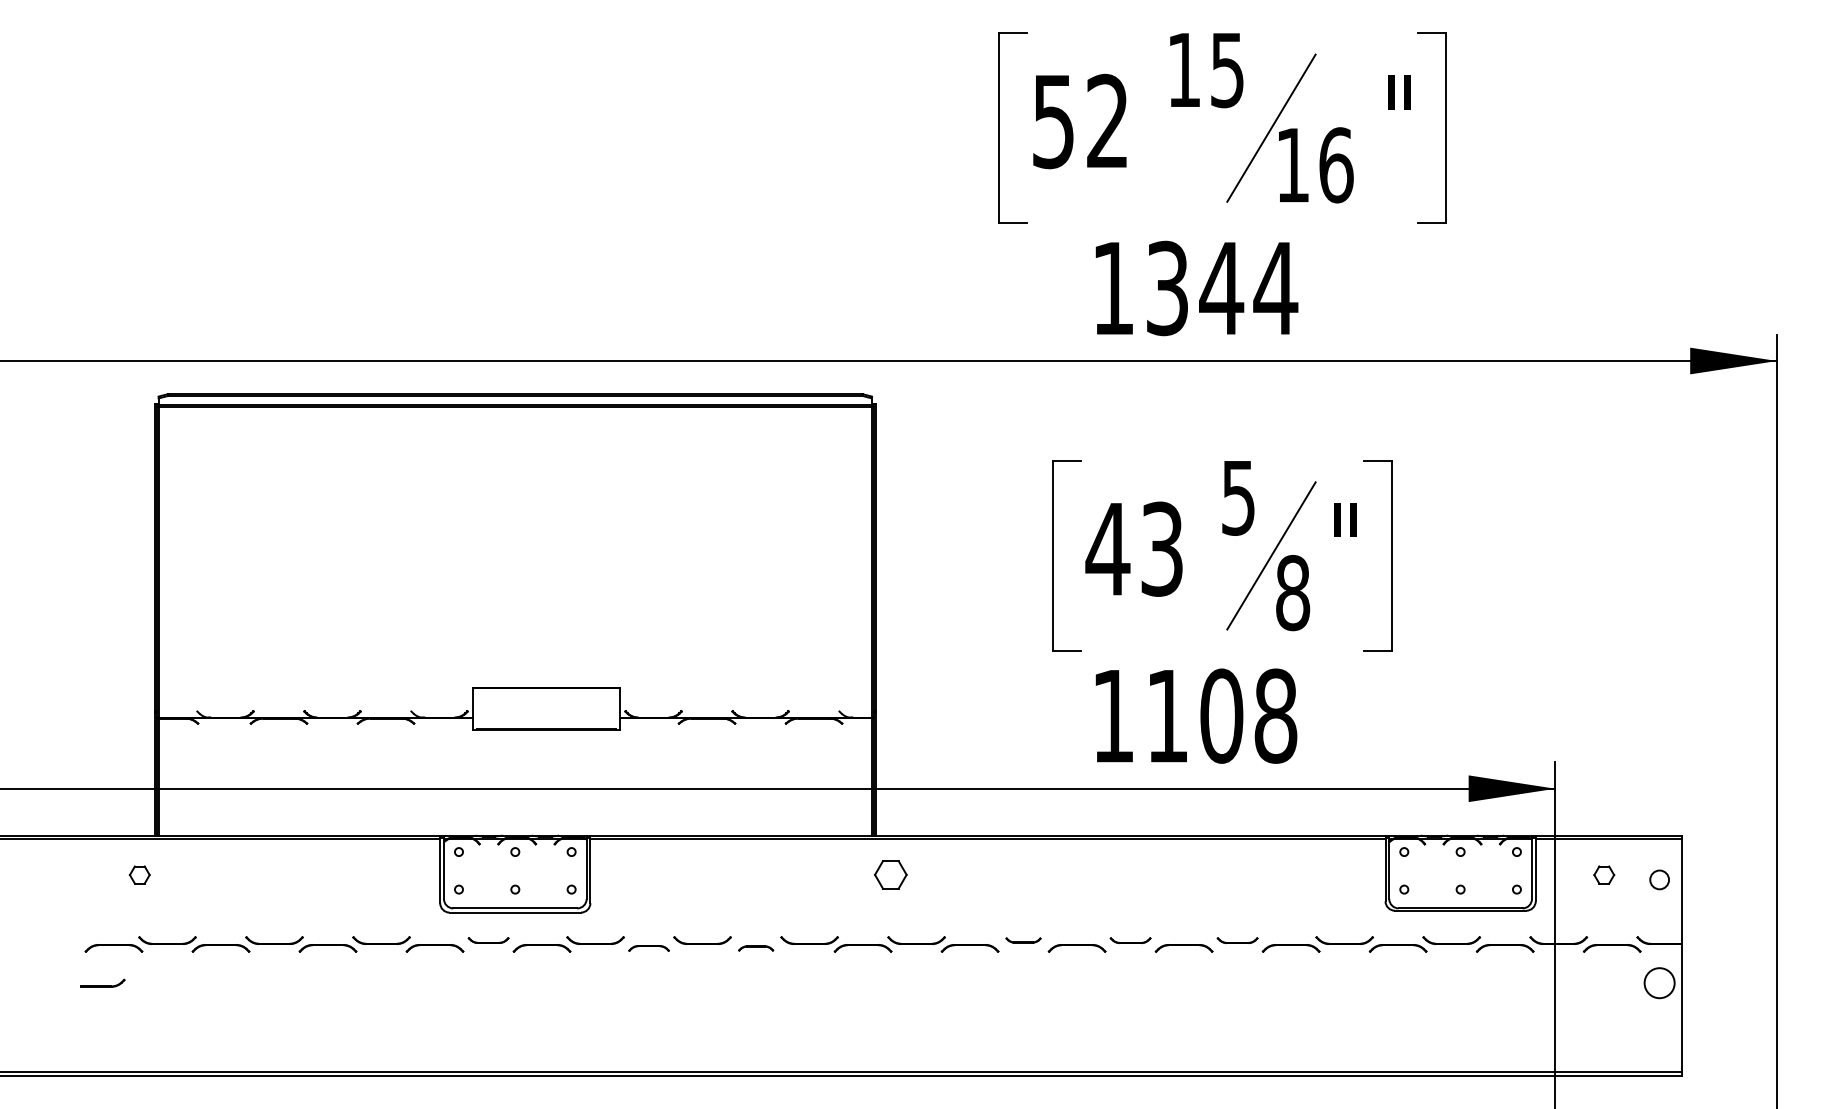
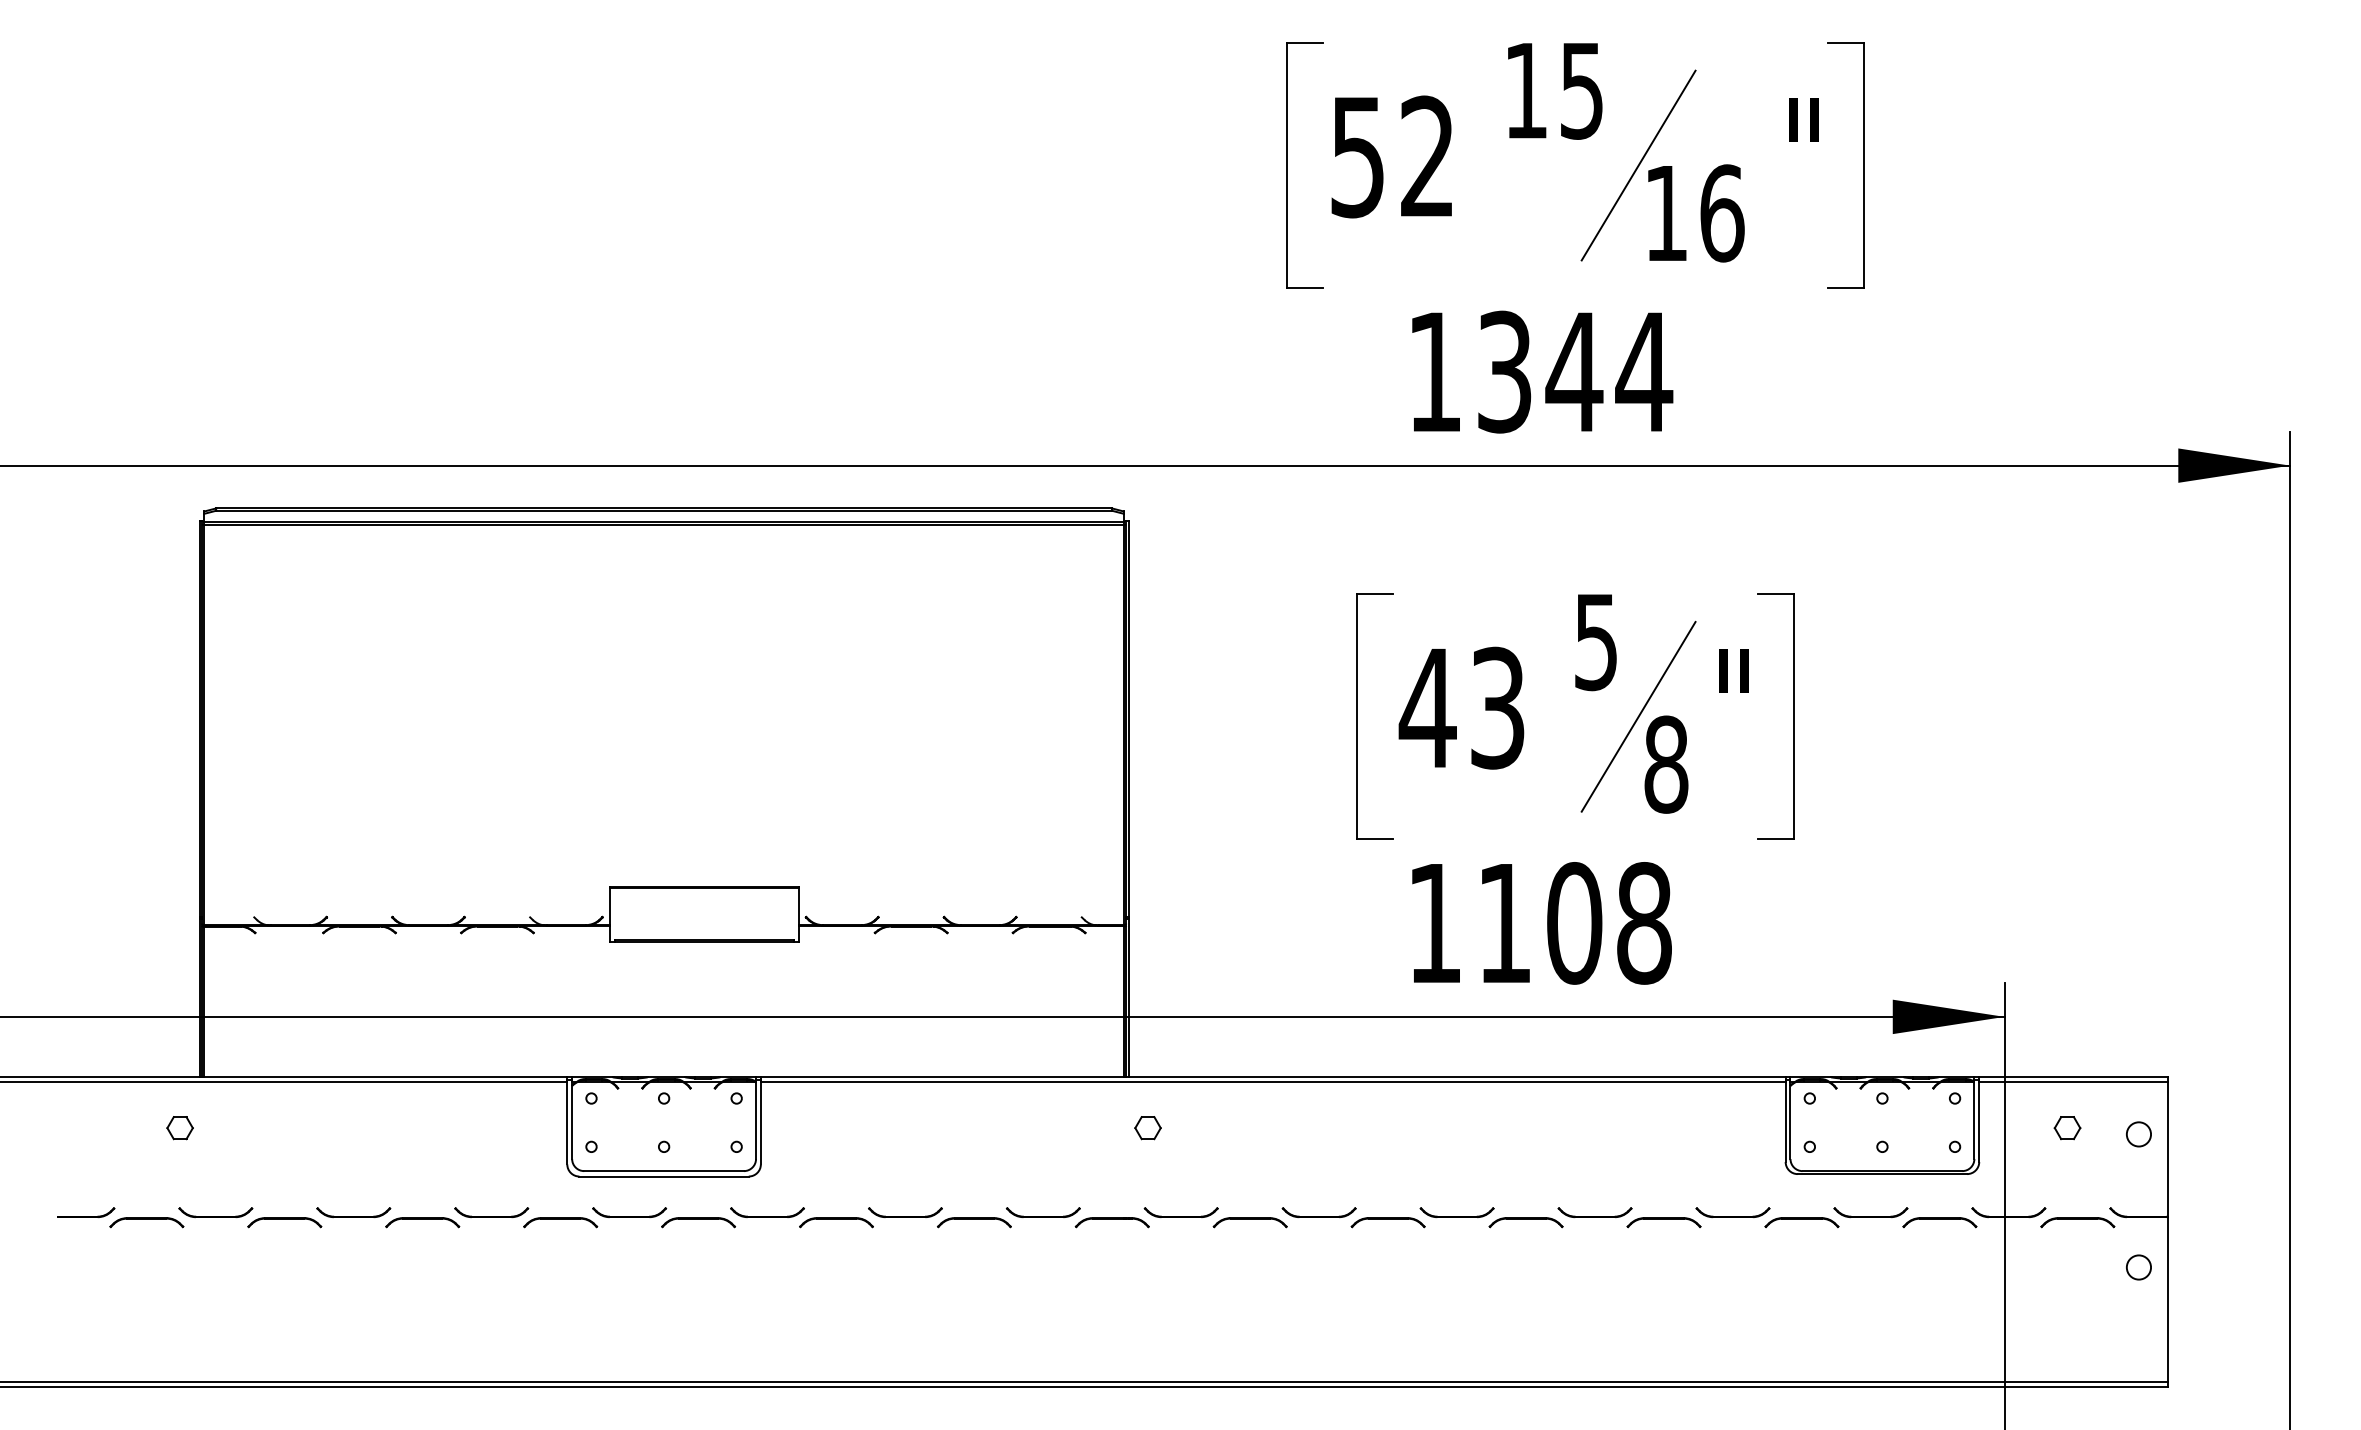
part: (890, 875) -> (1147, 1128), size x0.62
part: (488, 940) -> (629, 1212), size x1.43
part: (1023, 940) -> (1318, 1212), size x1.67
part: (1130, 940) -> (1456, 1212), size x1.43
part: (1237, 940) -> (1594, 1212), size x1.43
part: (649, 948) -> (836, 1222), size x1.43
part: (756, 948) -> (974, 1222), size x1.67
part: (102, 983) -> (86, 1212), moved
circle: (1659, 983) -> (2138, 1267), size x0.62

